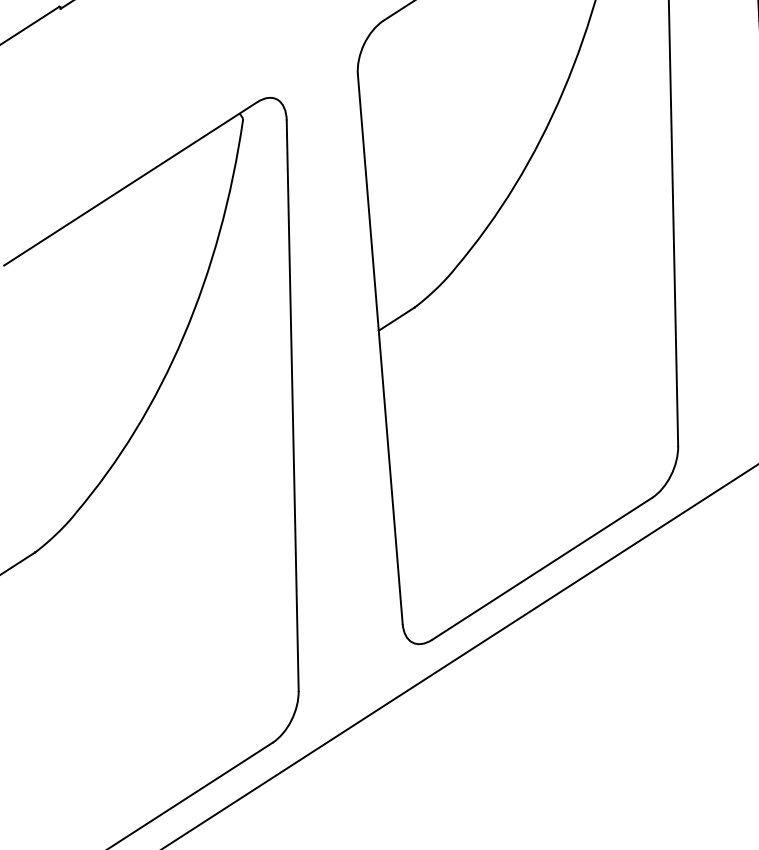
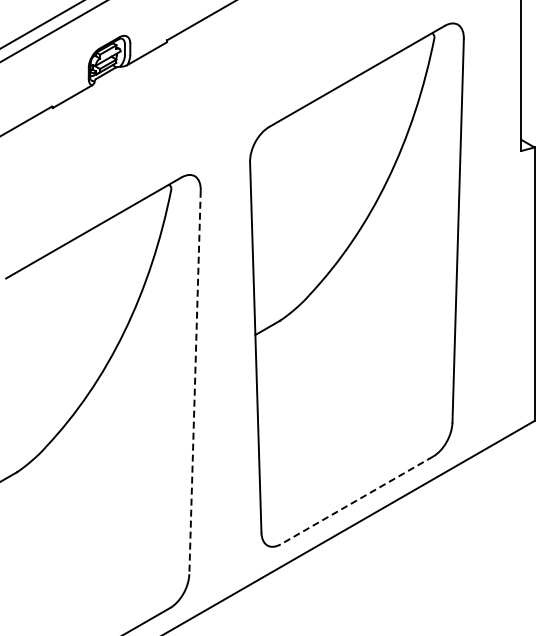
line: (293, 405) -> (195, 382), solid -> dashed
line: (541, 568) -> (356, 500), solid -> dashed

